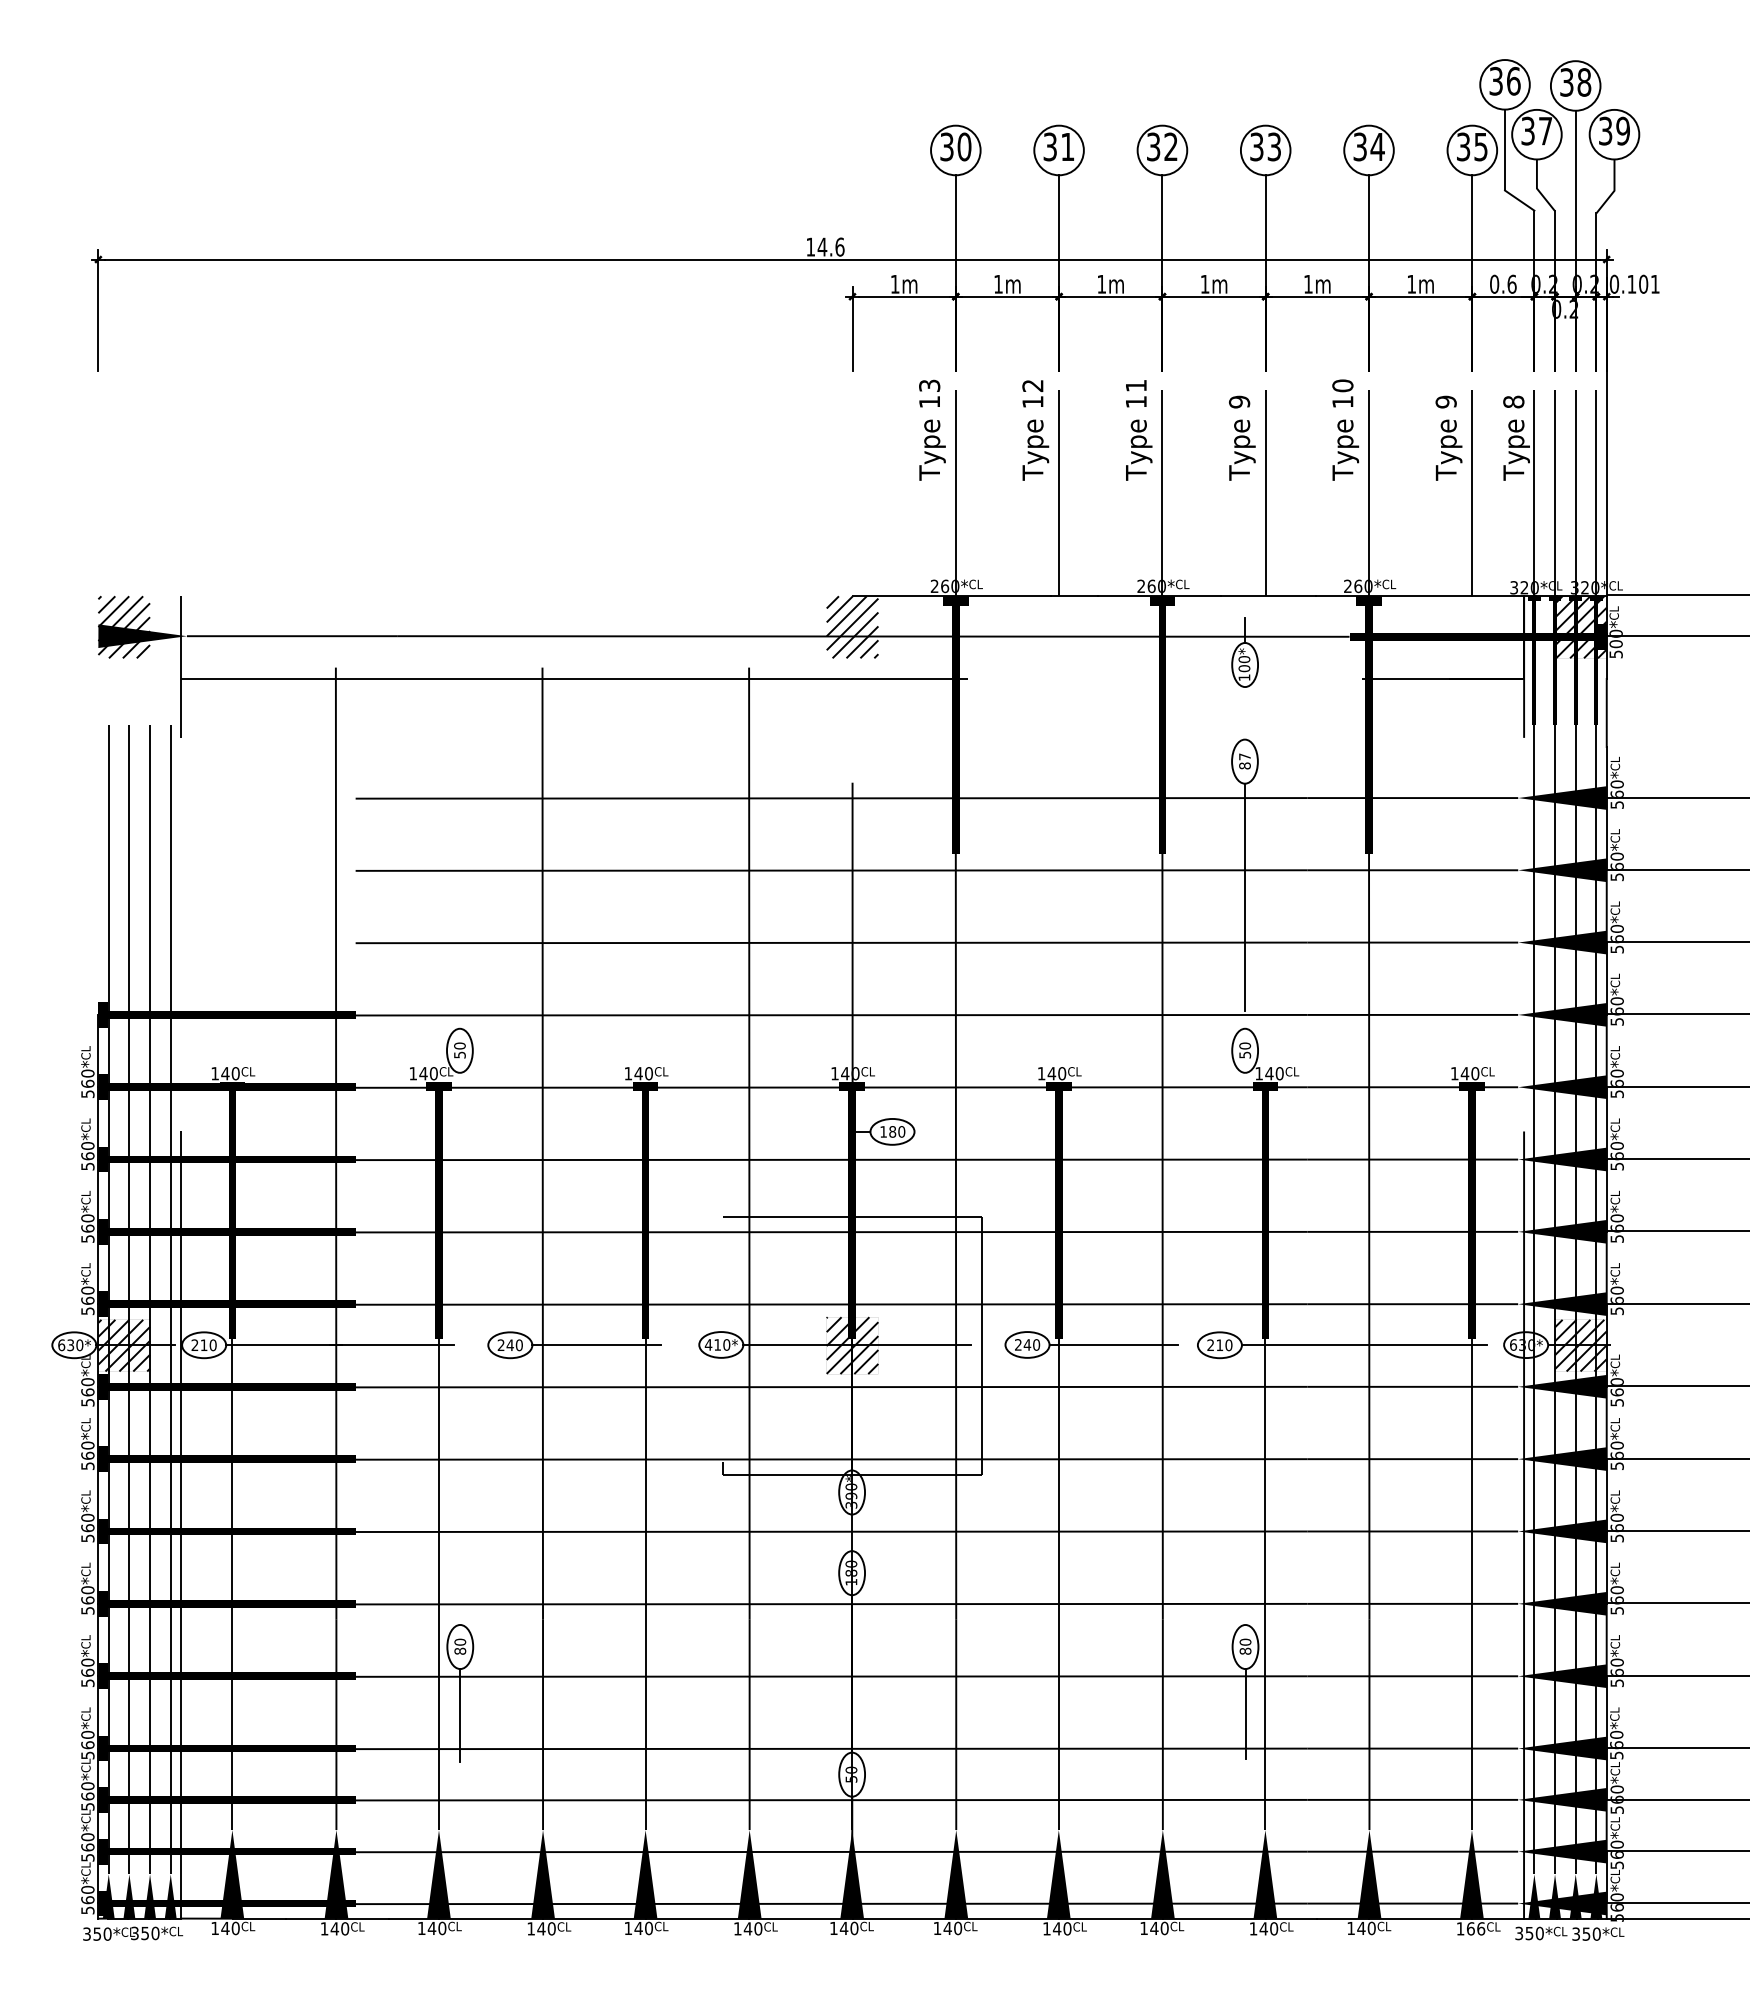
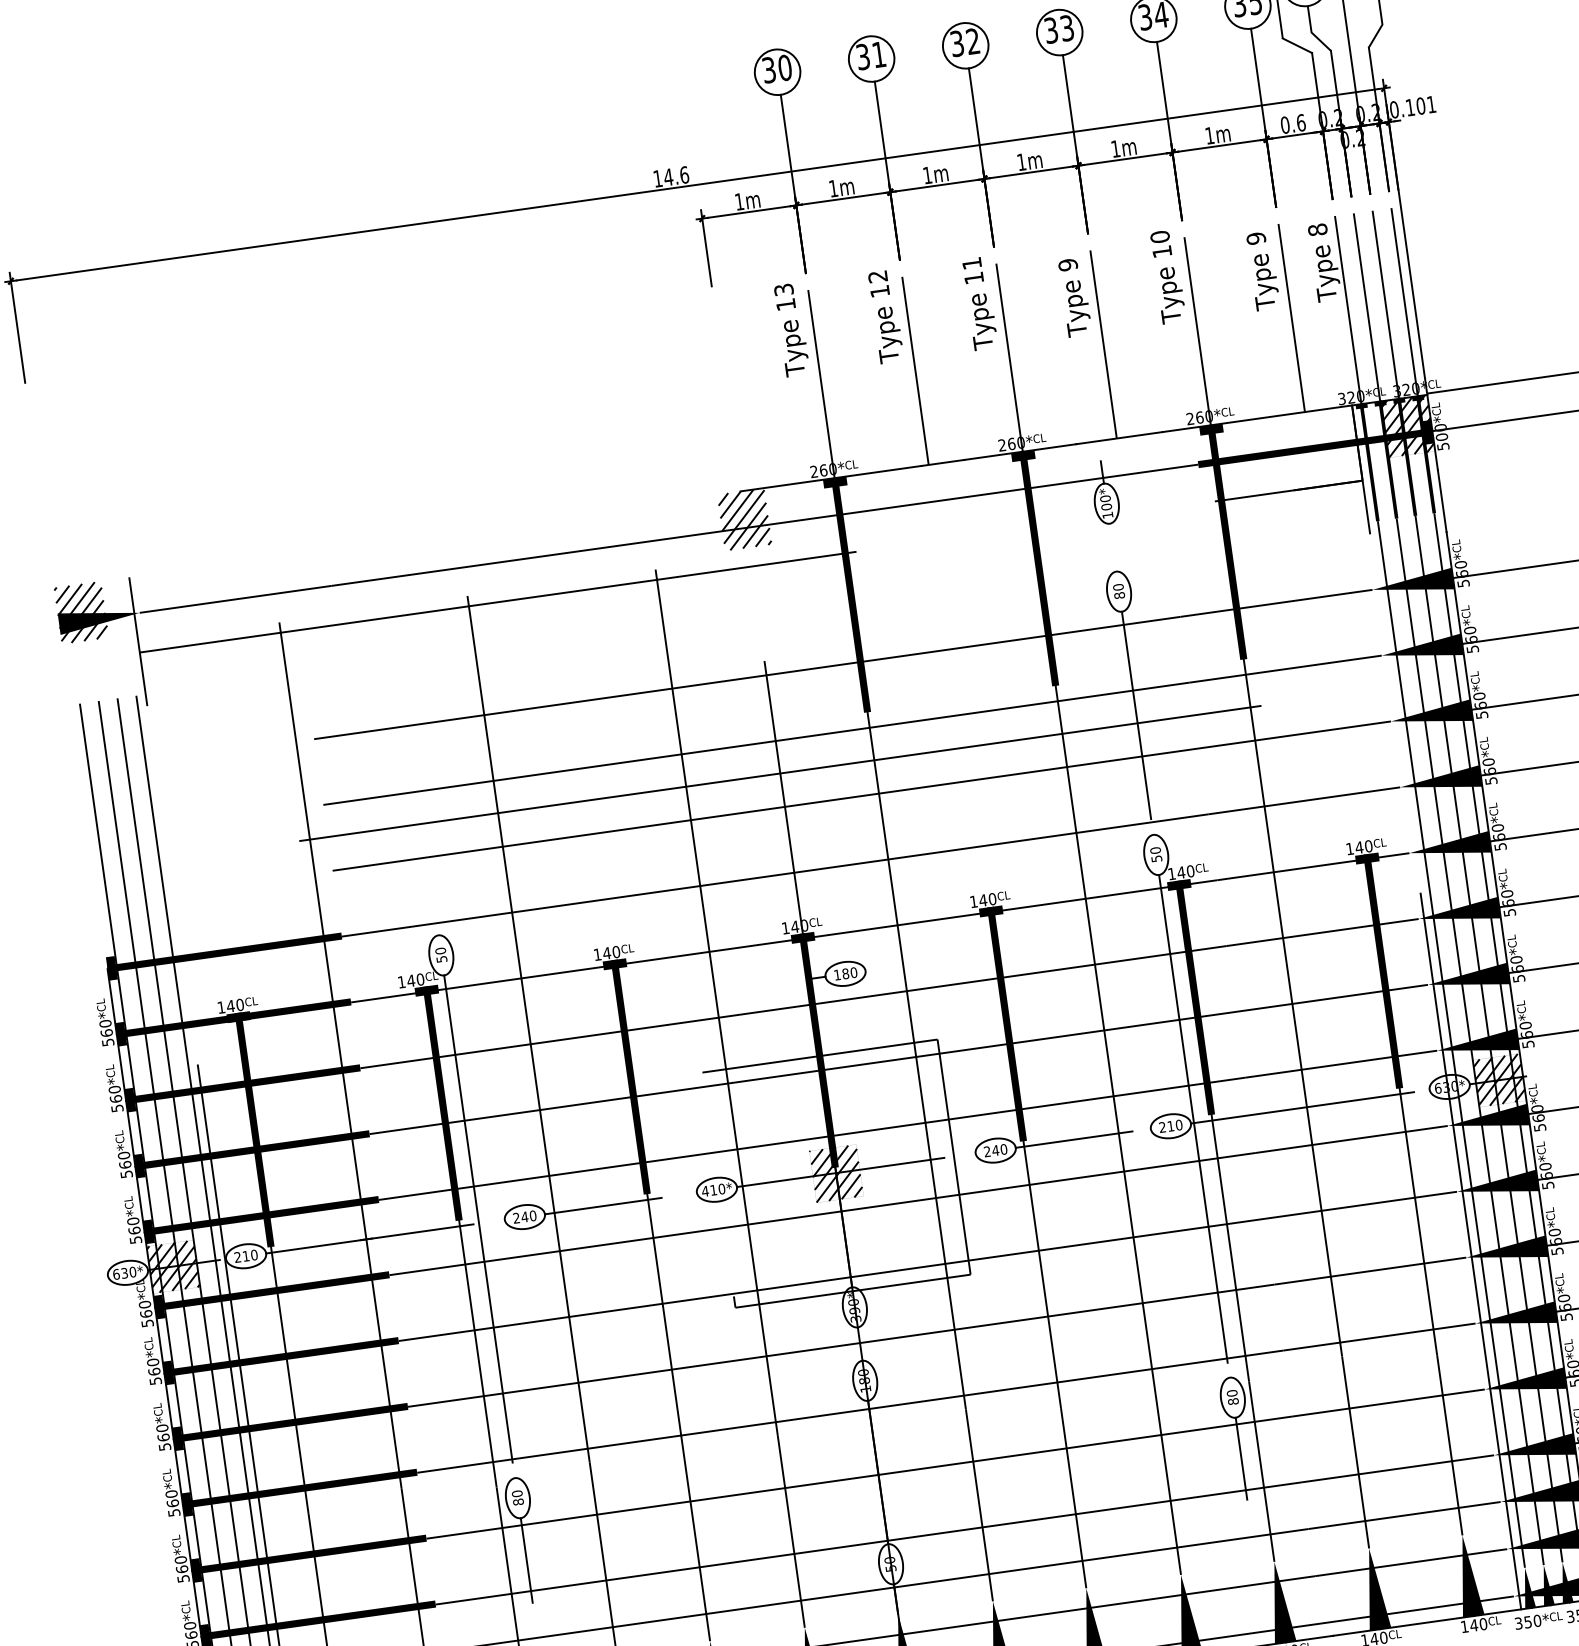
text: (1244, 756) -> (1117, 587), 87 -> 80
line: (852, 906) -> (780, 773), added
line: (459, 1339) -> (477, 1218), added
line: (1245, 1340) -> (1193, 1118), added
text: (1475, 1928) -> (1478, 1624), 166 -> 140

